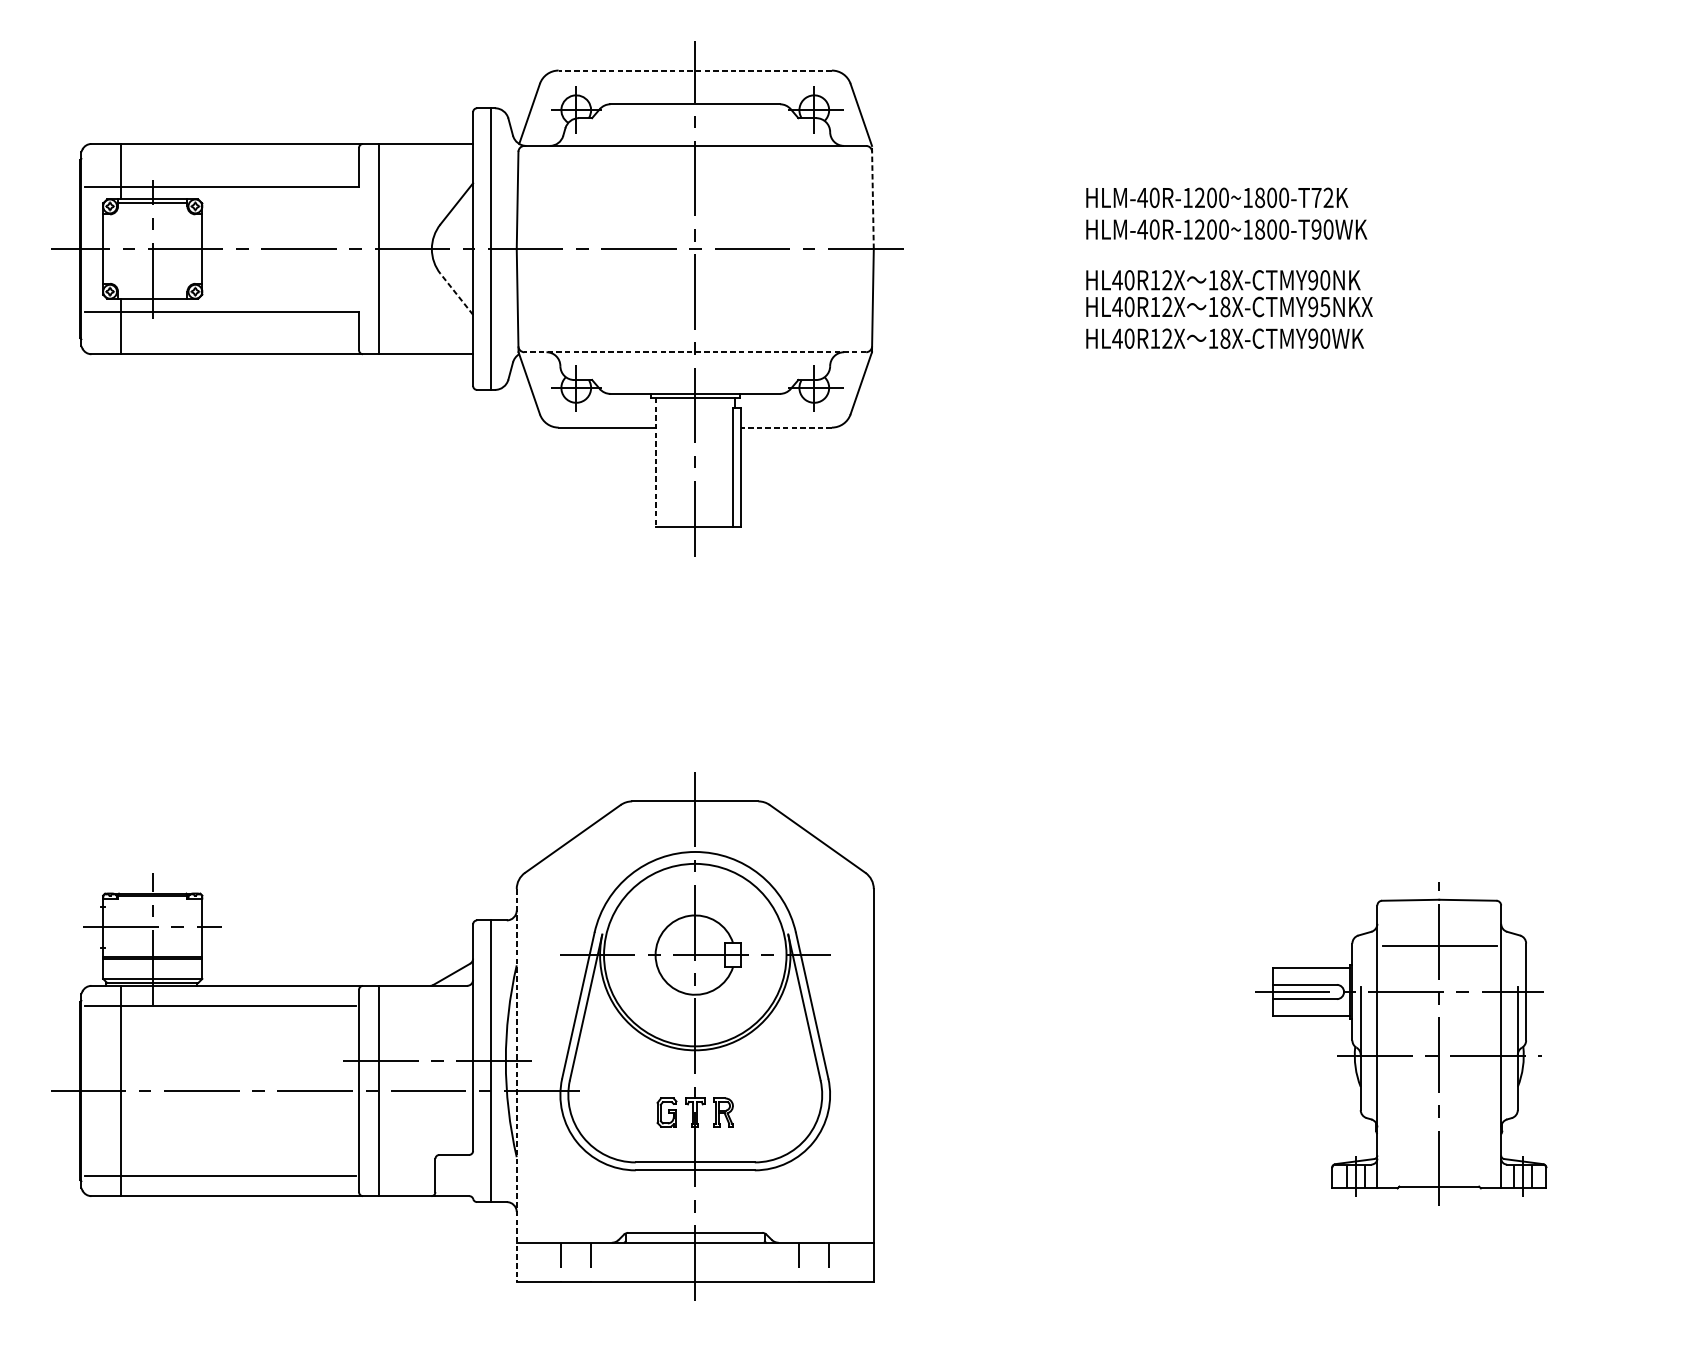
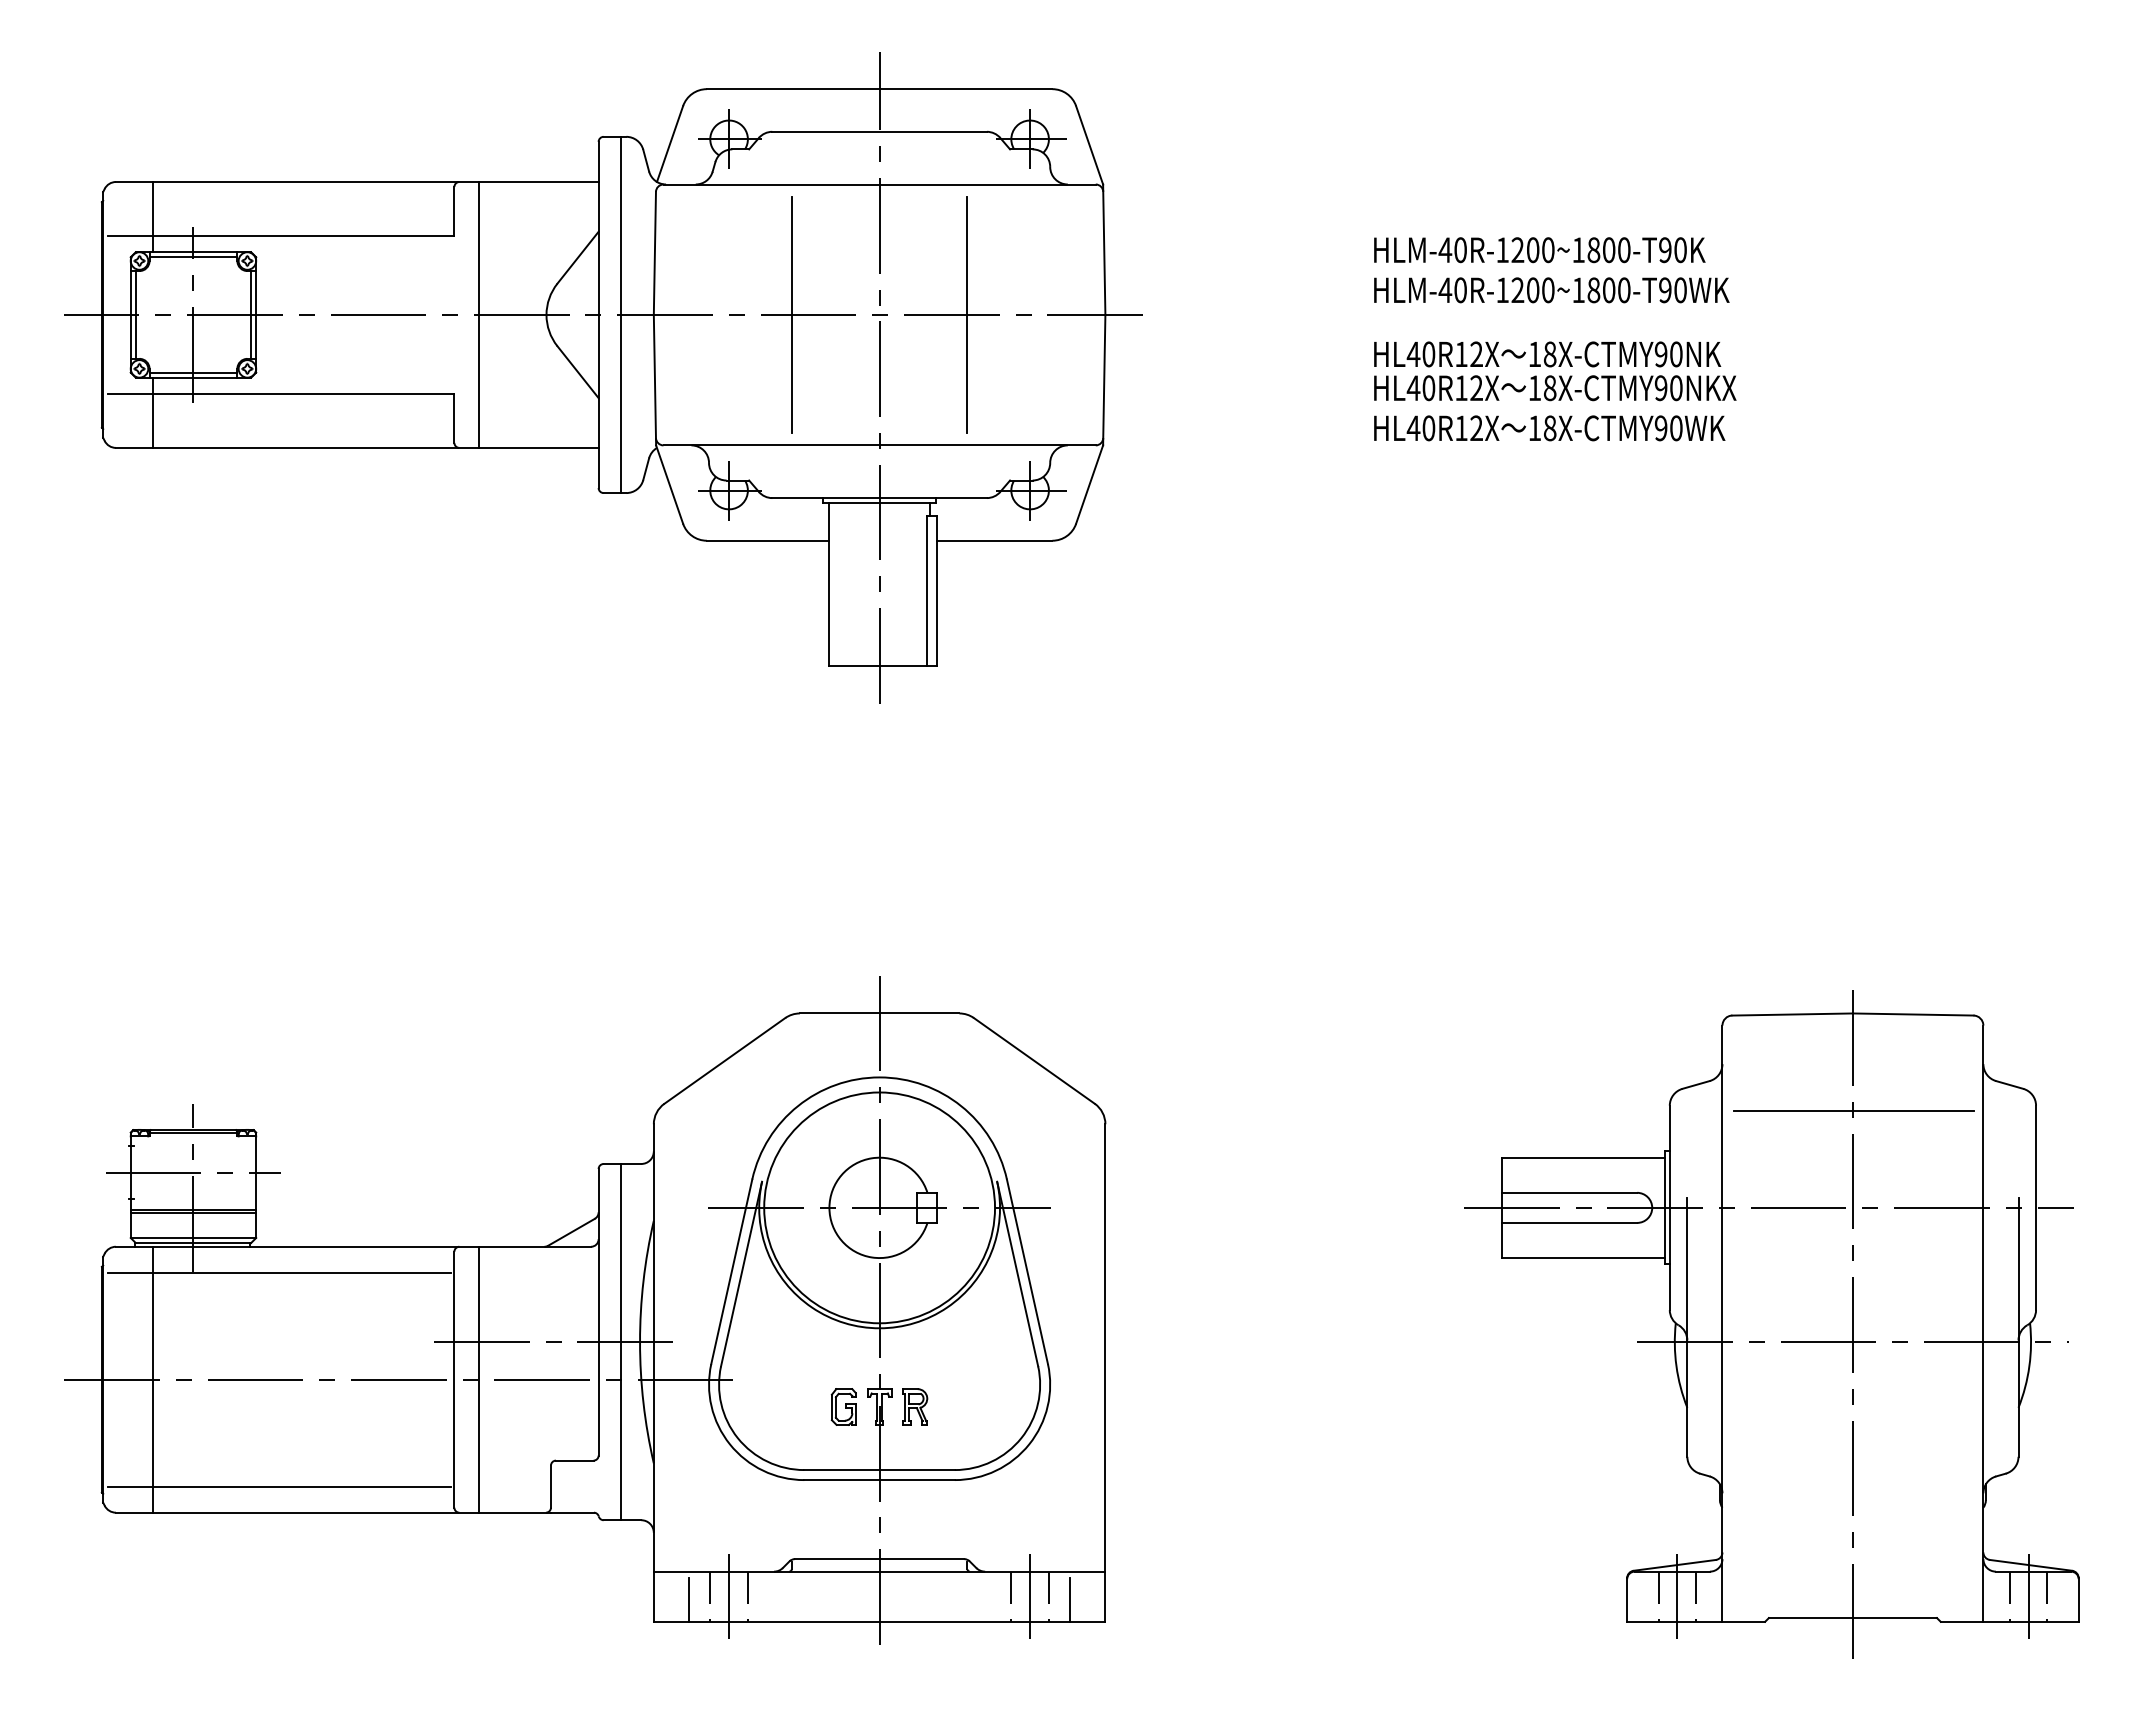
line: (695, 70) -> (879, 89), dashed -> solid
line: (873, 197) -> (1104, 249), dashed -> solid
text: (1322, 198) -> (1672, 250), HLM-40R-1200~1800-T72K -> HLM-40R-1200~1800-T90K
line: (106, 248) -> (135, 314), added
line: (198, 248) -> (251, 314), added
line: (625, 248) -> (791, 314), added
line: (764, 248) -> (967, 314), added
line: (456, 293) -> (577, 371), dashed -> solid
line: (152, 294) -> (193, 372), added
text: (1324, 306) -> (1675, 387), 18X-CTMY95NKX -> 18X-CTMY90NKX
line: (695, 352) -> (879, 445), dashed -> solid
line: (786, 427) -> (994, 540), dashed -> solid
line: (655, 462) -> (829, 584), dashed -> solid
part: (1400, 1047) -> (1771, 1324), size x1.67
line: (516, 1086) -> (653, 1373), dashed -> solid
line: (576, 1262) -> (729, 1596), added
line: (814, 1262) -> (1030, 1596), added
line: (544, 1264) -> (688, 1599), added
line: (846, 1264) -> (1070, 1599), added

